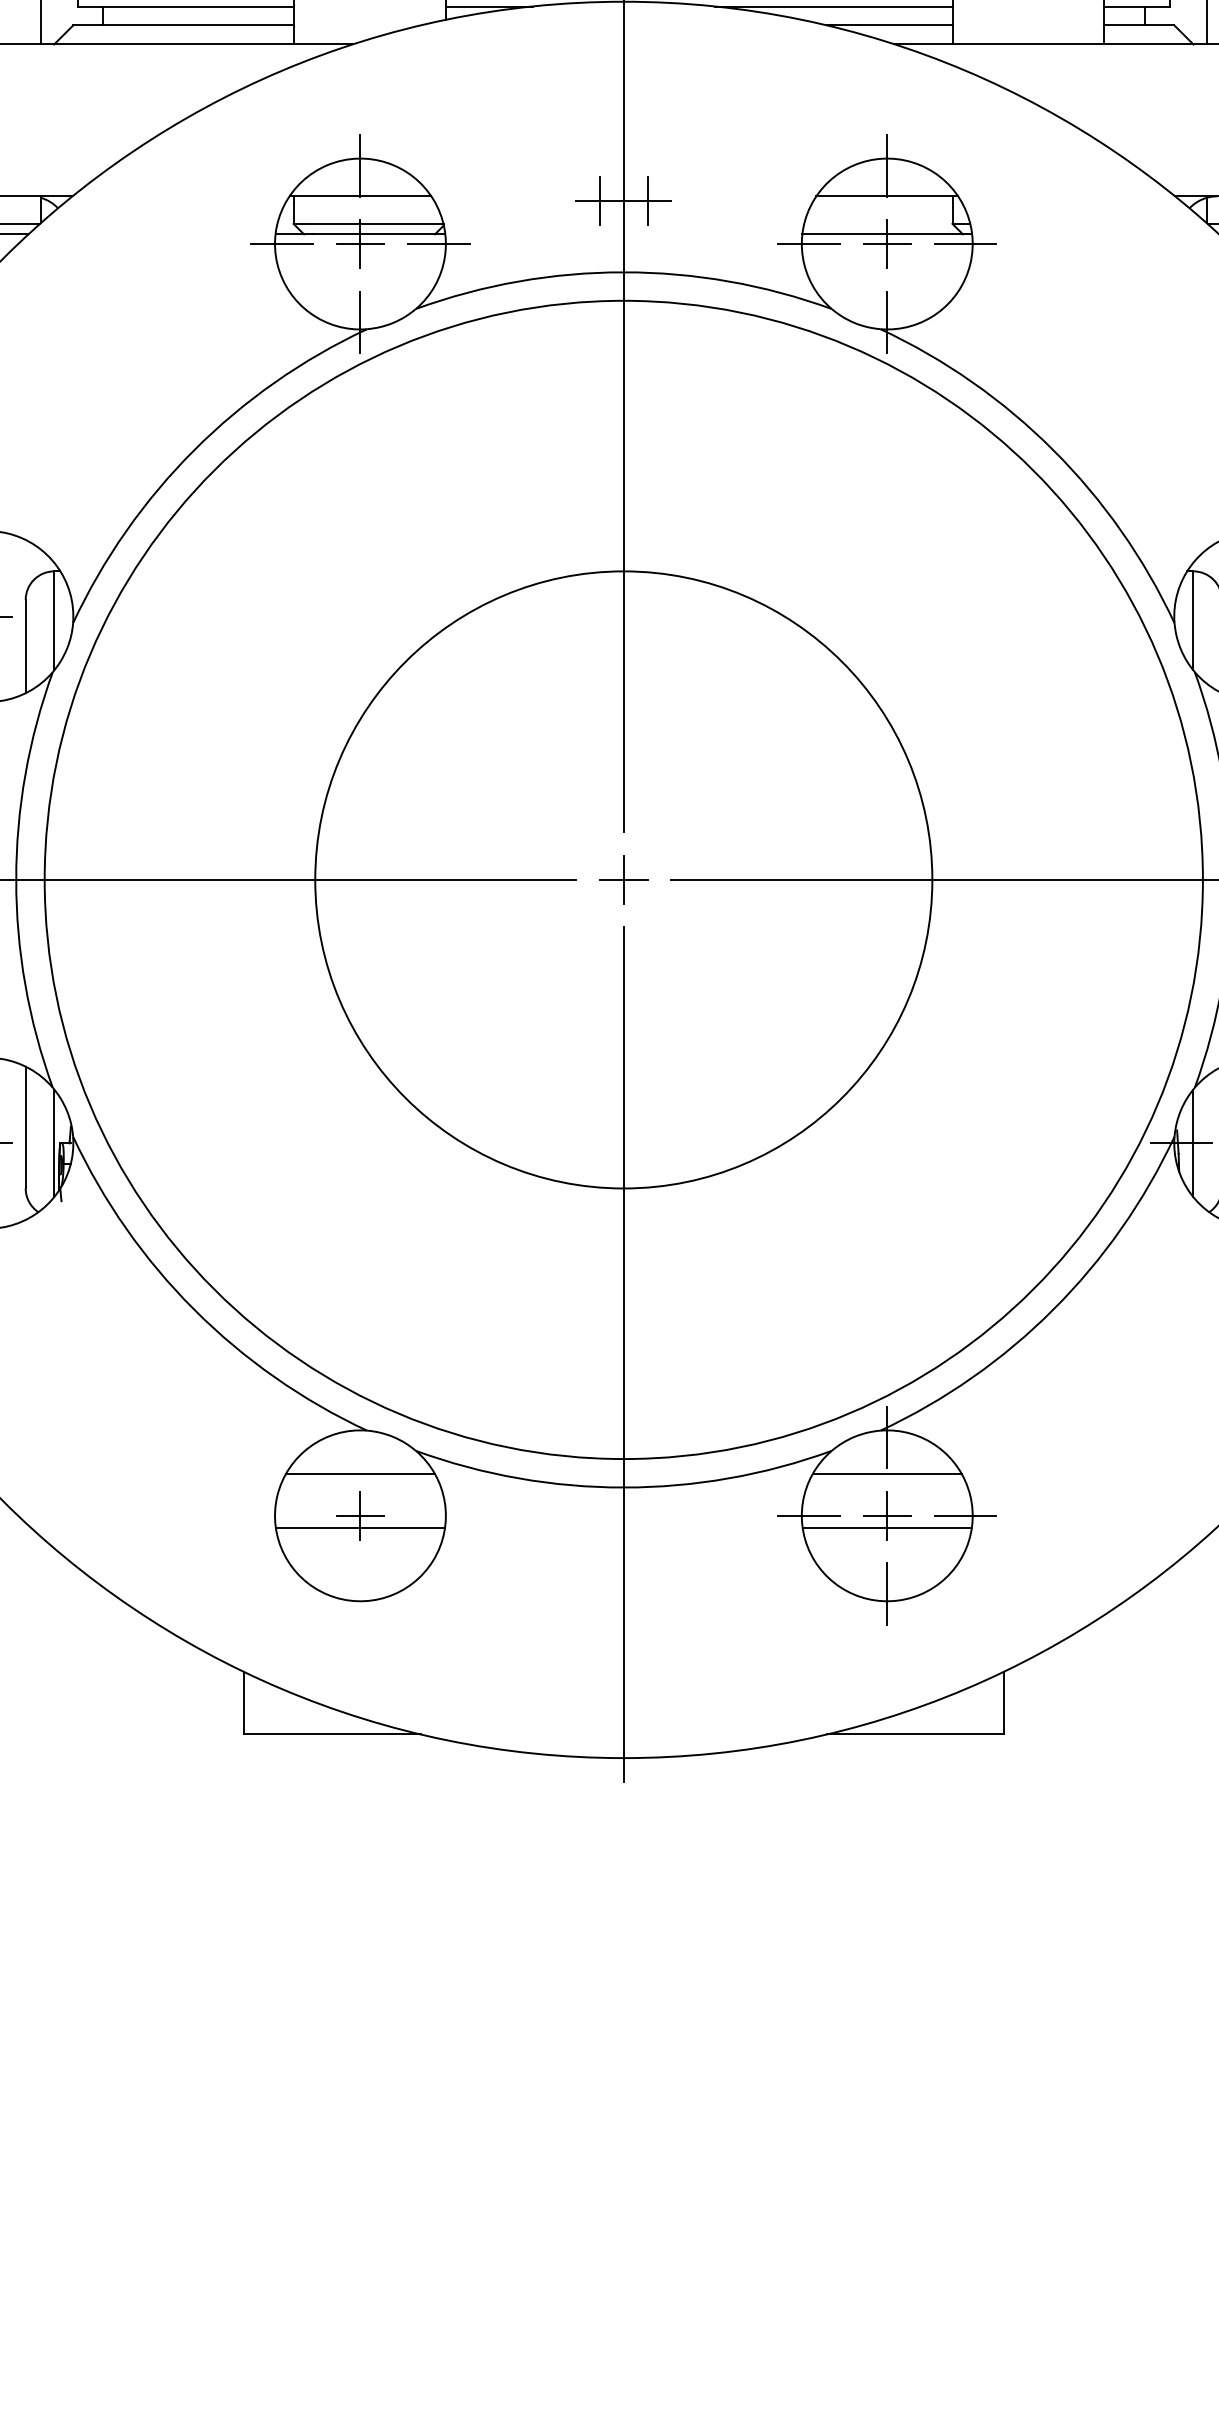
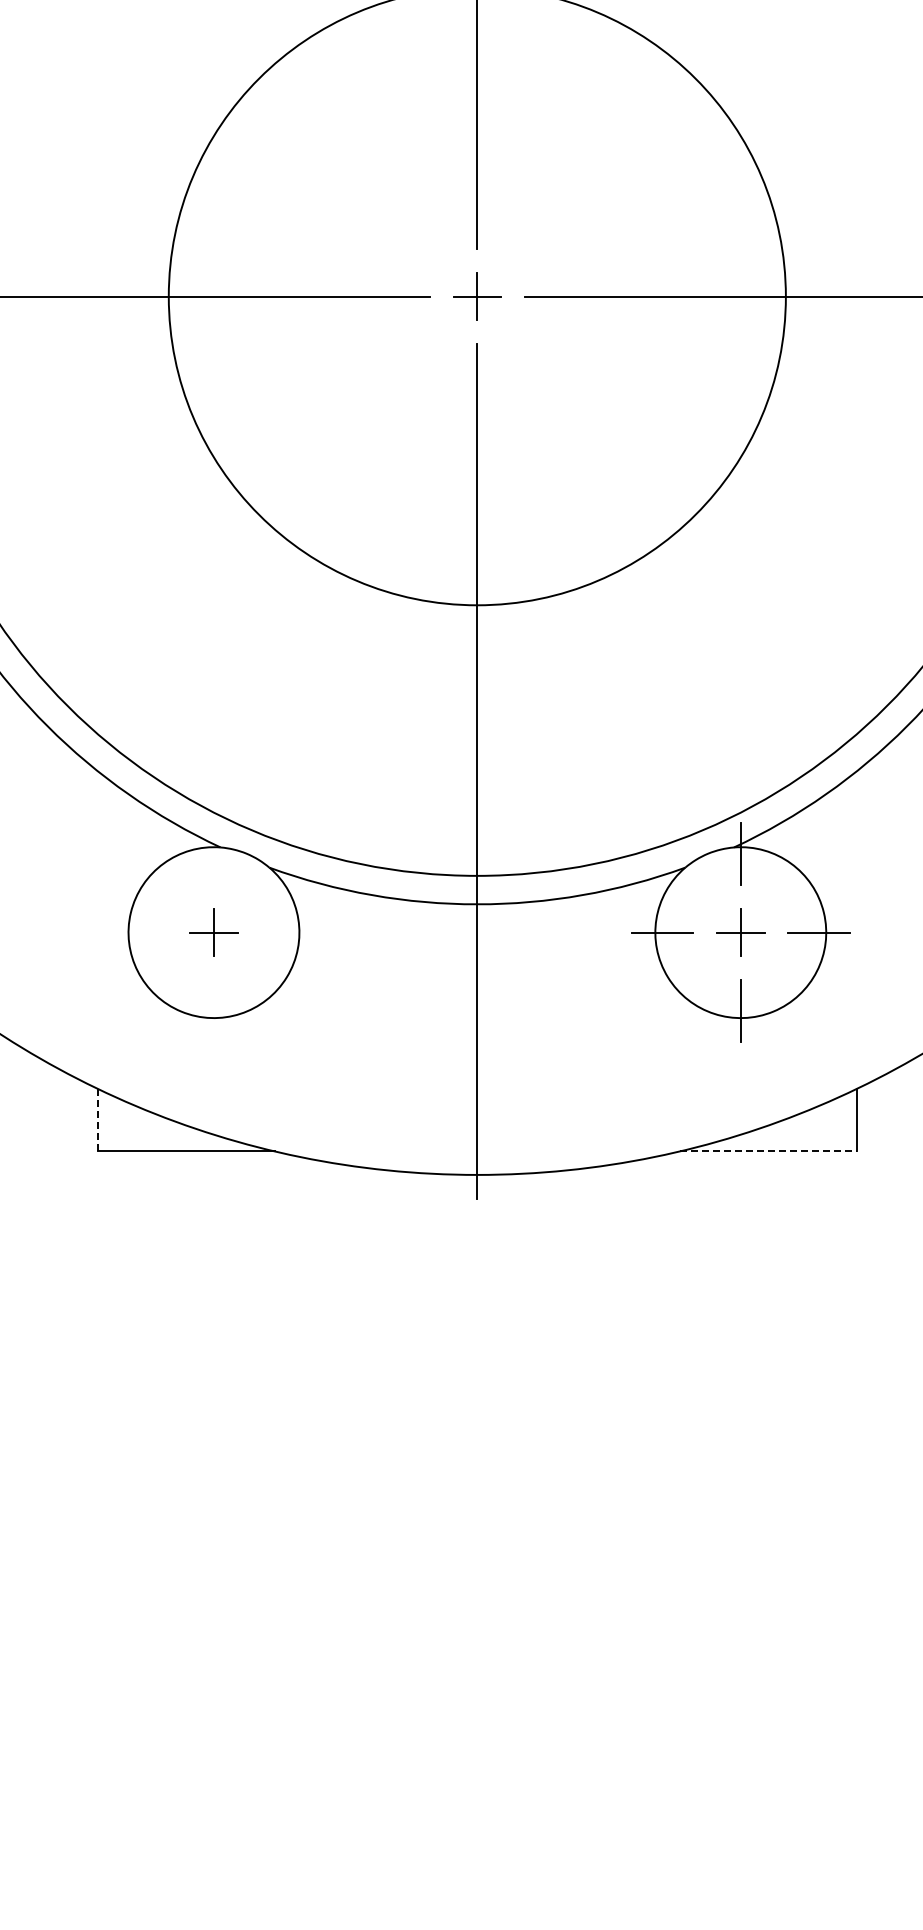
line: (360, 1473) -> (214, 890), removed
line: (886, 1473) -> (740, 890), removed
line: (360, 1527) -> (214, 944), removed
line: (886, 1527) -> (740, 944), removed
line: (244, 1703) -> (98, 1120), solid -> dashed
line: (915, 1734) -> (769, 1151), solid -> dashed

